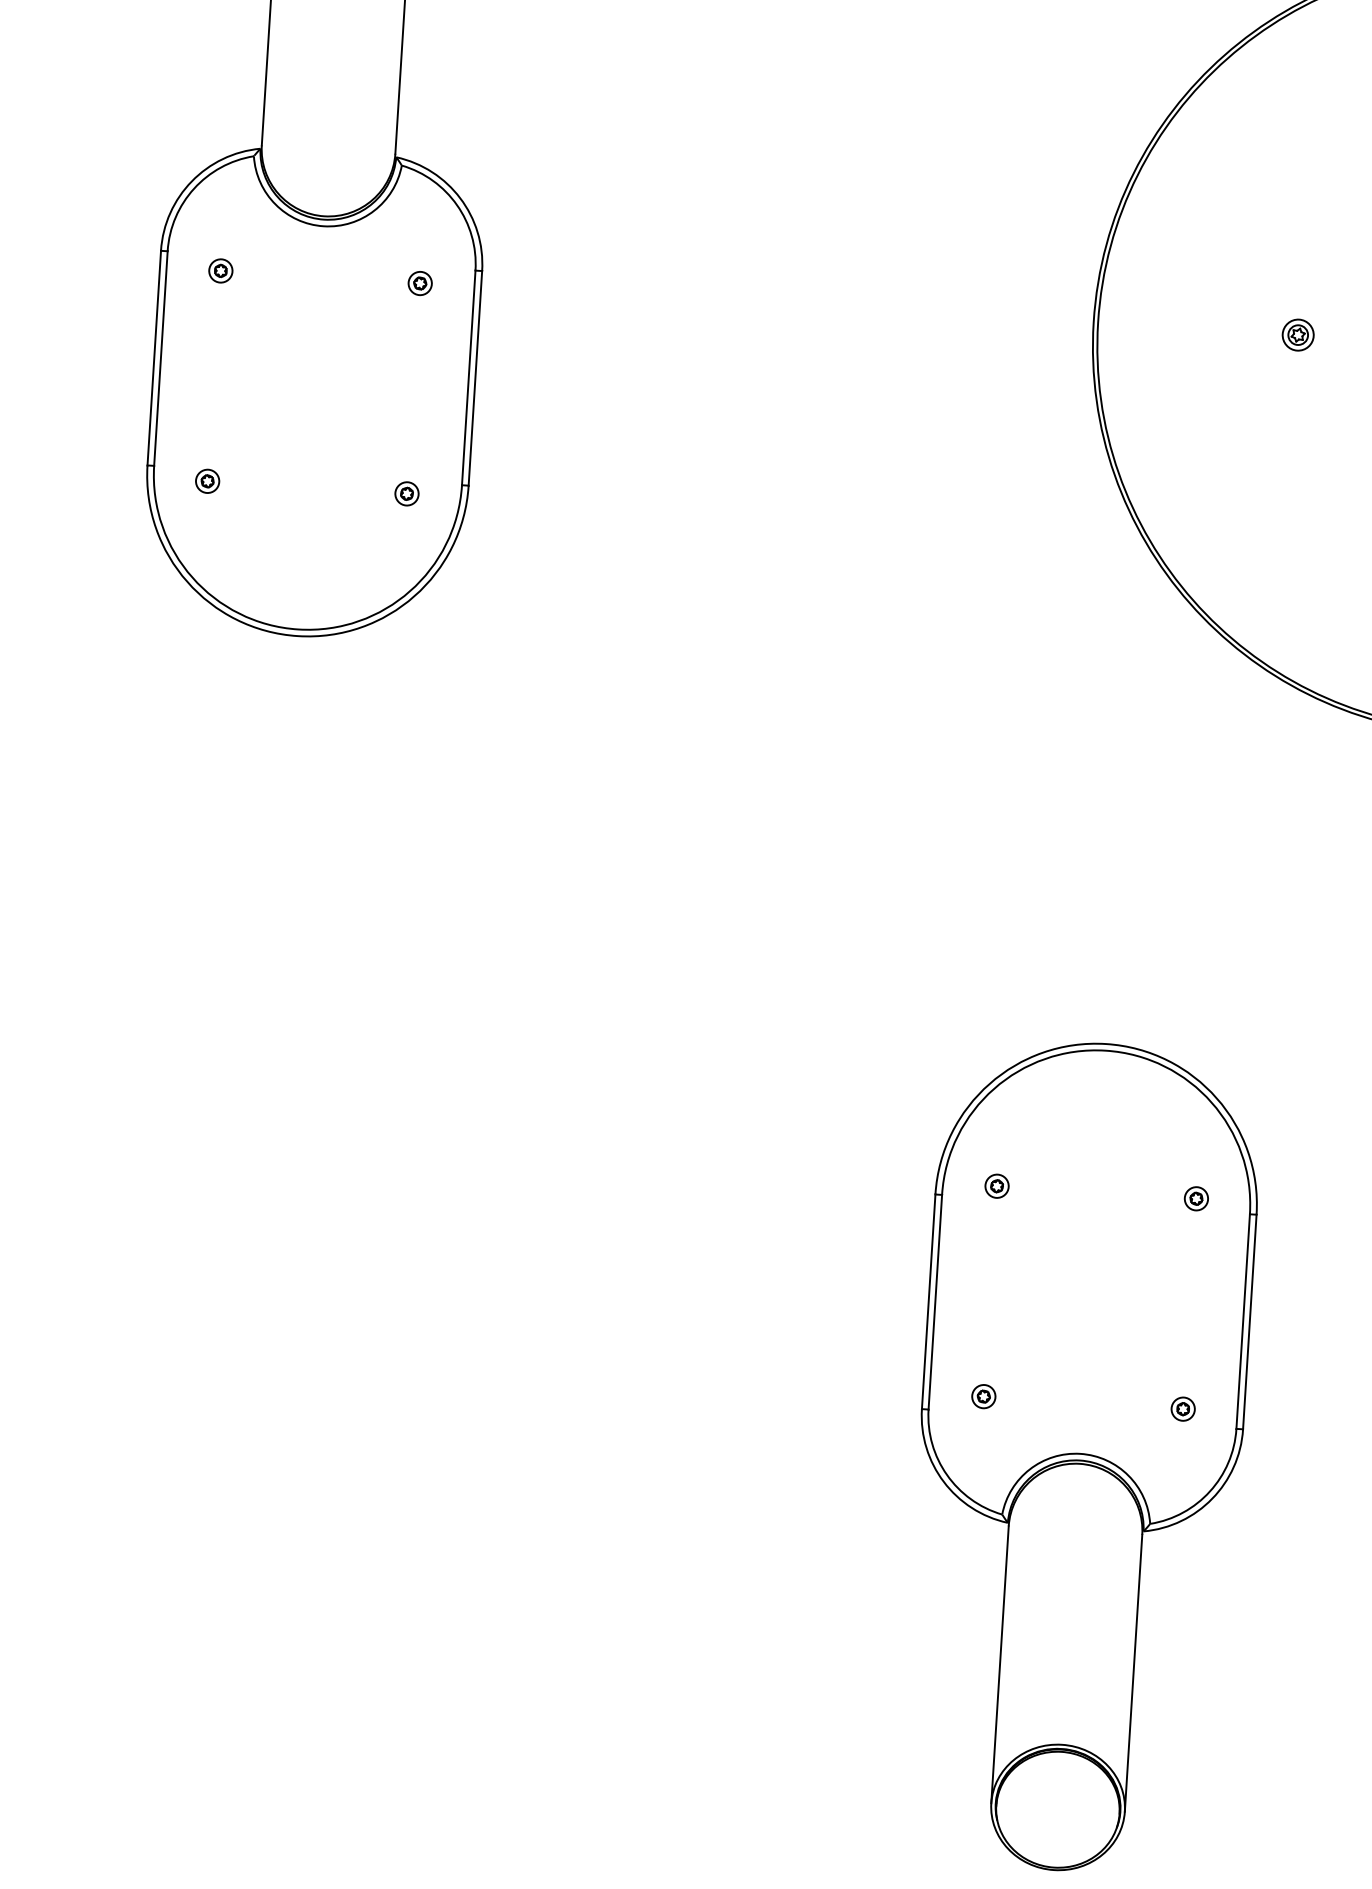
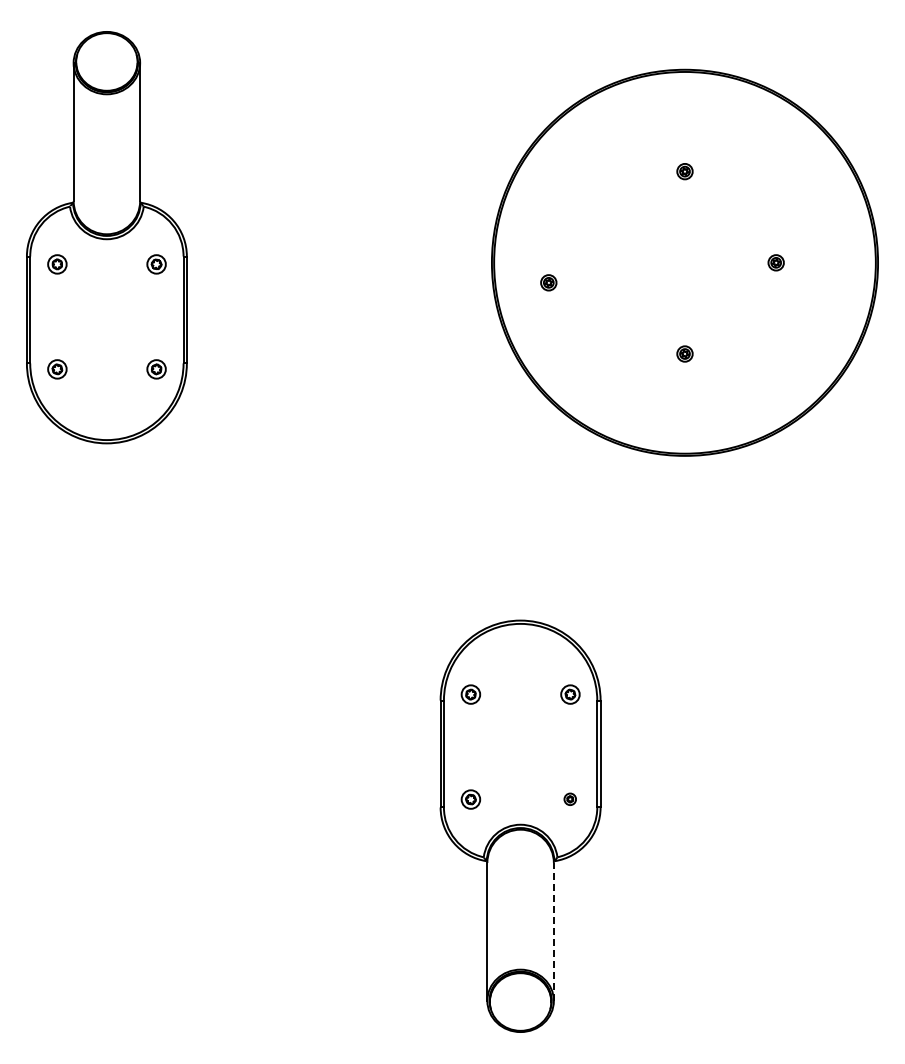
part: (219, 270) -> (56, 264), size x1.6
part: (420, 283) -> (156, 264), size x1.6
part: (1297, 334) -> (548, 282), moved
part: (206, 481) -> (56, 369), size x1.6
part: (406, 494) -> (156, 369), size x1.6
part: (996, 1186) -> (470, 694), size x1.6
part: (1194, 1198) -> (569, 694), size x1.6
part: (983, 1394) -> (470, 798), size x1.6
line: (1132, 1672) -> (553, 931), solid -> dashed

